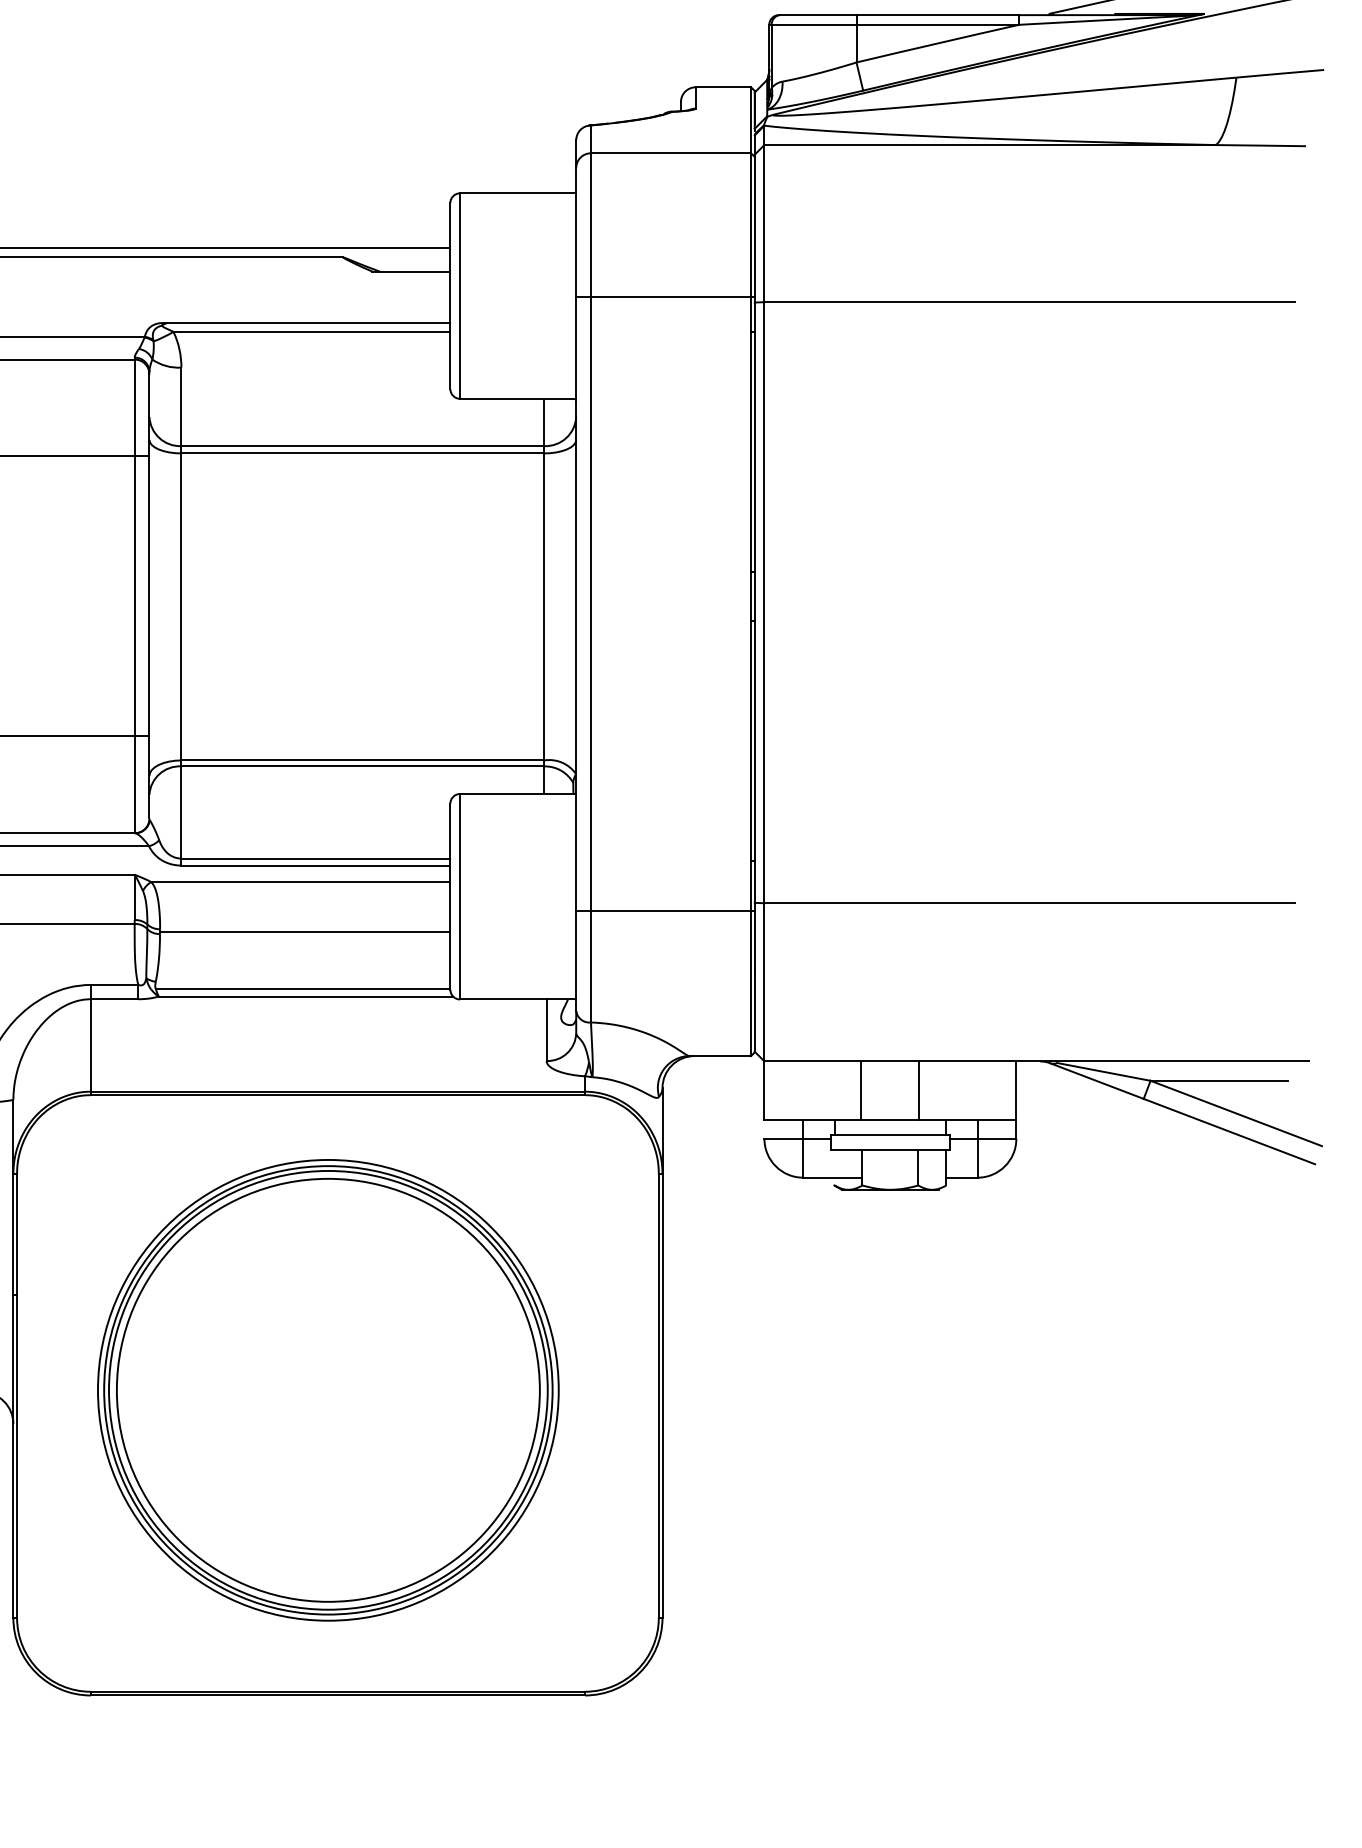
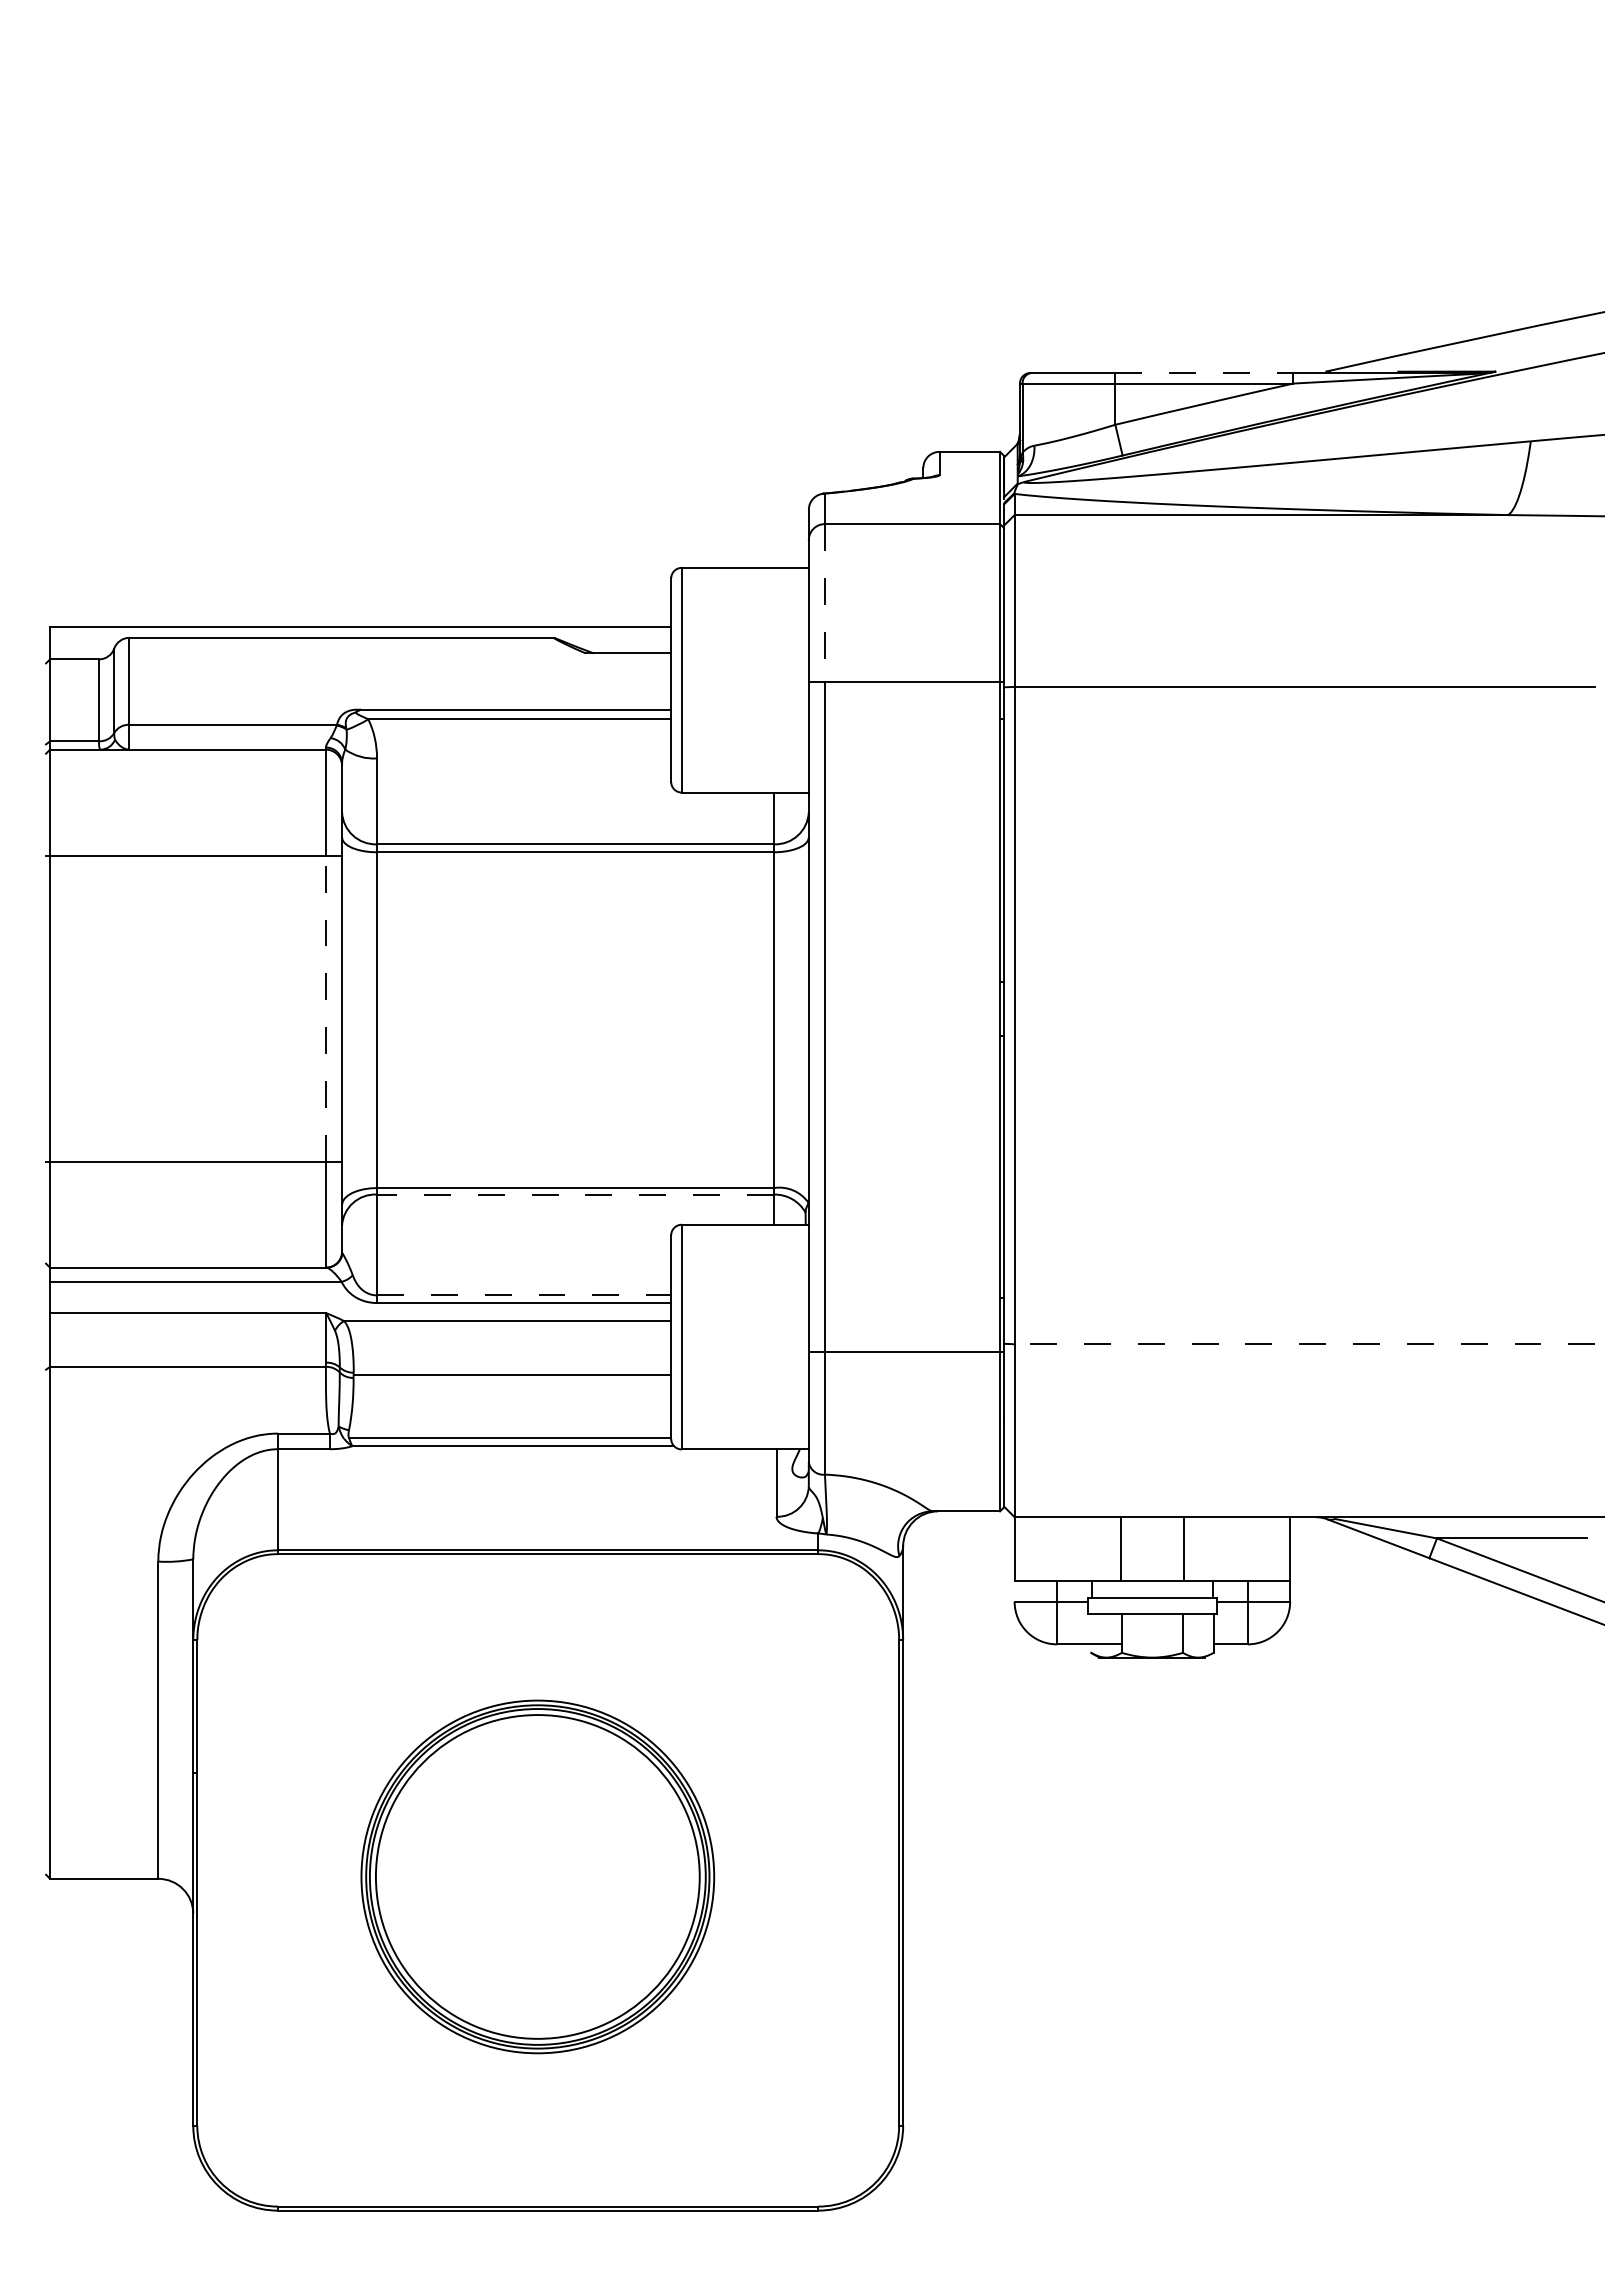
line: (938, 15) -> (1204, 373), solid -> dashed
line: (590, 225) -> (824, 602), solid -> dashed
line: (134, 596) -> (325, 1008), solid -> dashed
line: (361, 766) -> (574, 1194), solid -> dashed
line: (316, 858) -> (524, 1295), solid -> dashed
line: (1029, 903) -> (1304, 1344), solid -> dashed
part: (328, 1389) -> (537, 1876), size x0.7

